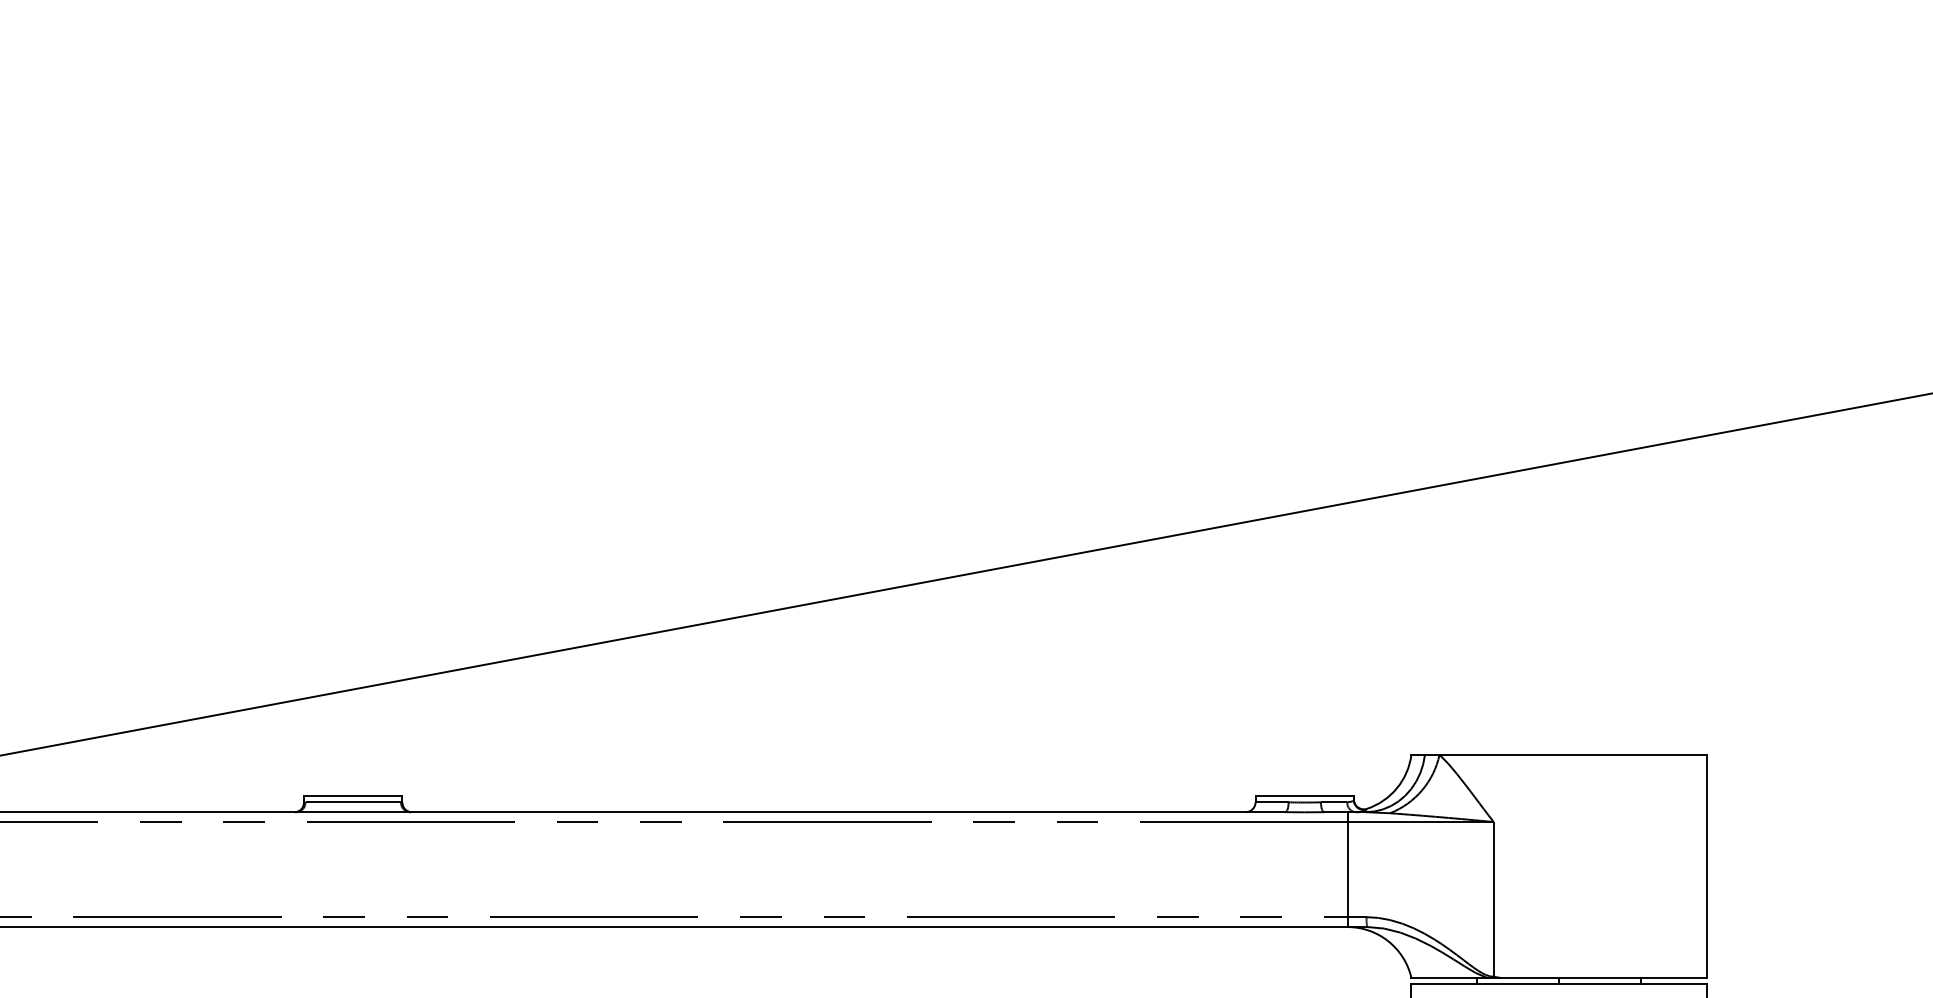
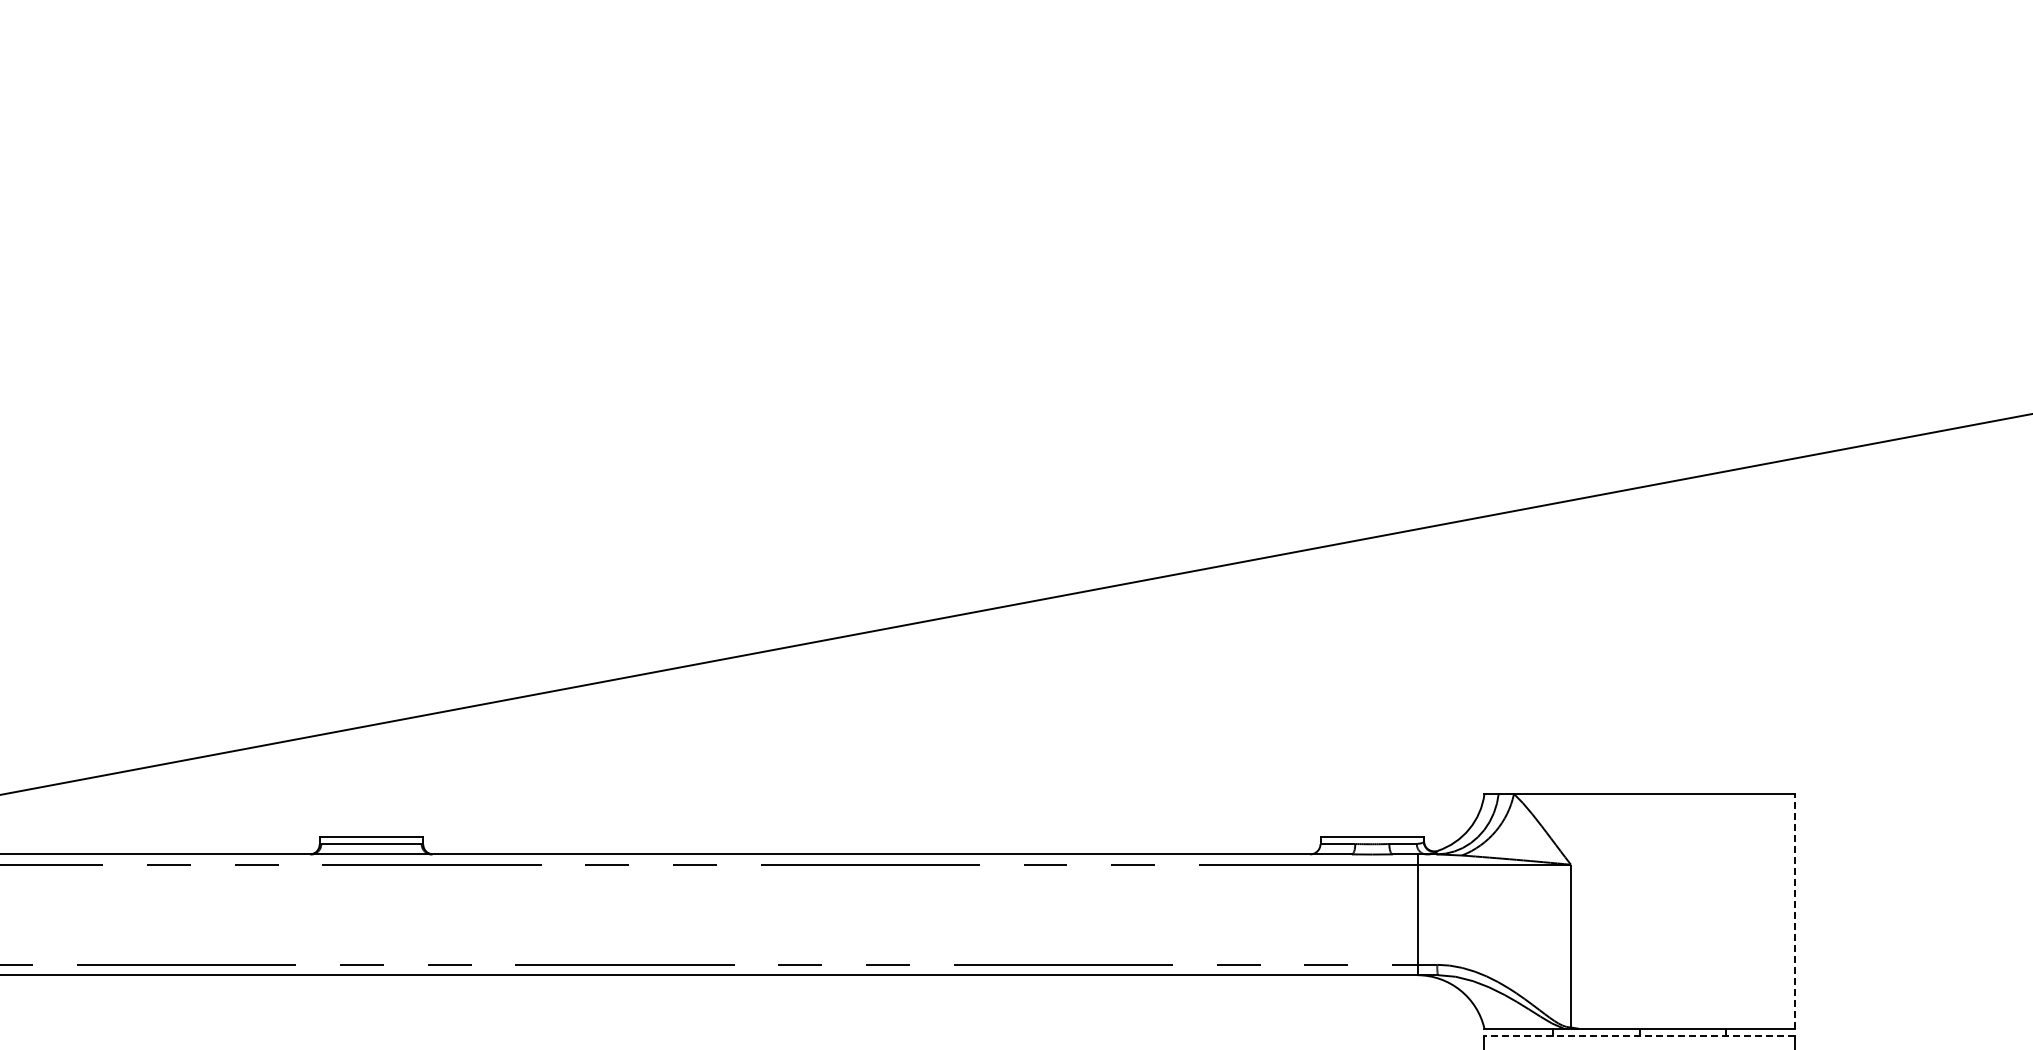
line: (1707, 865) -> (1795, 910), solid -> dashed
line: (1558, 984) -> (1639, 1035), solid -> dashed

